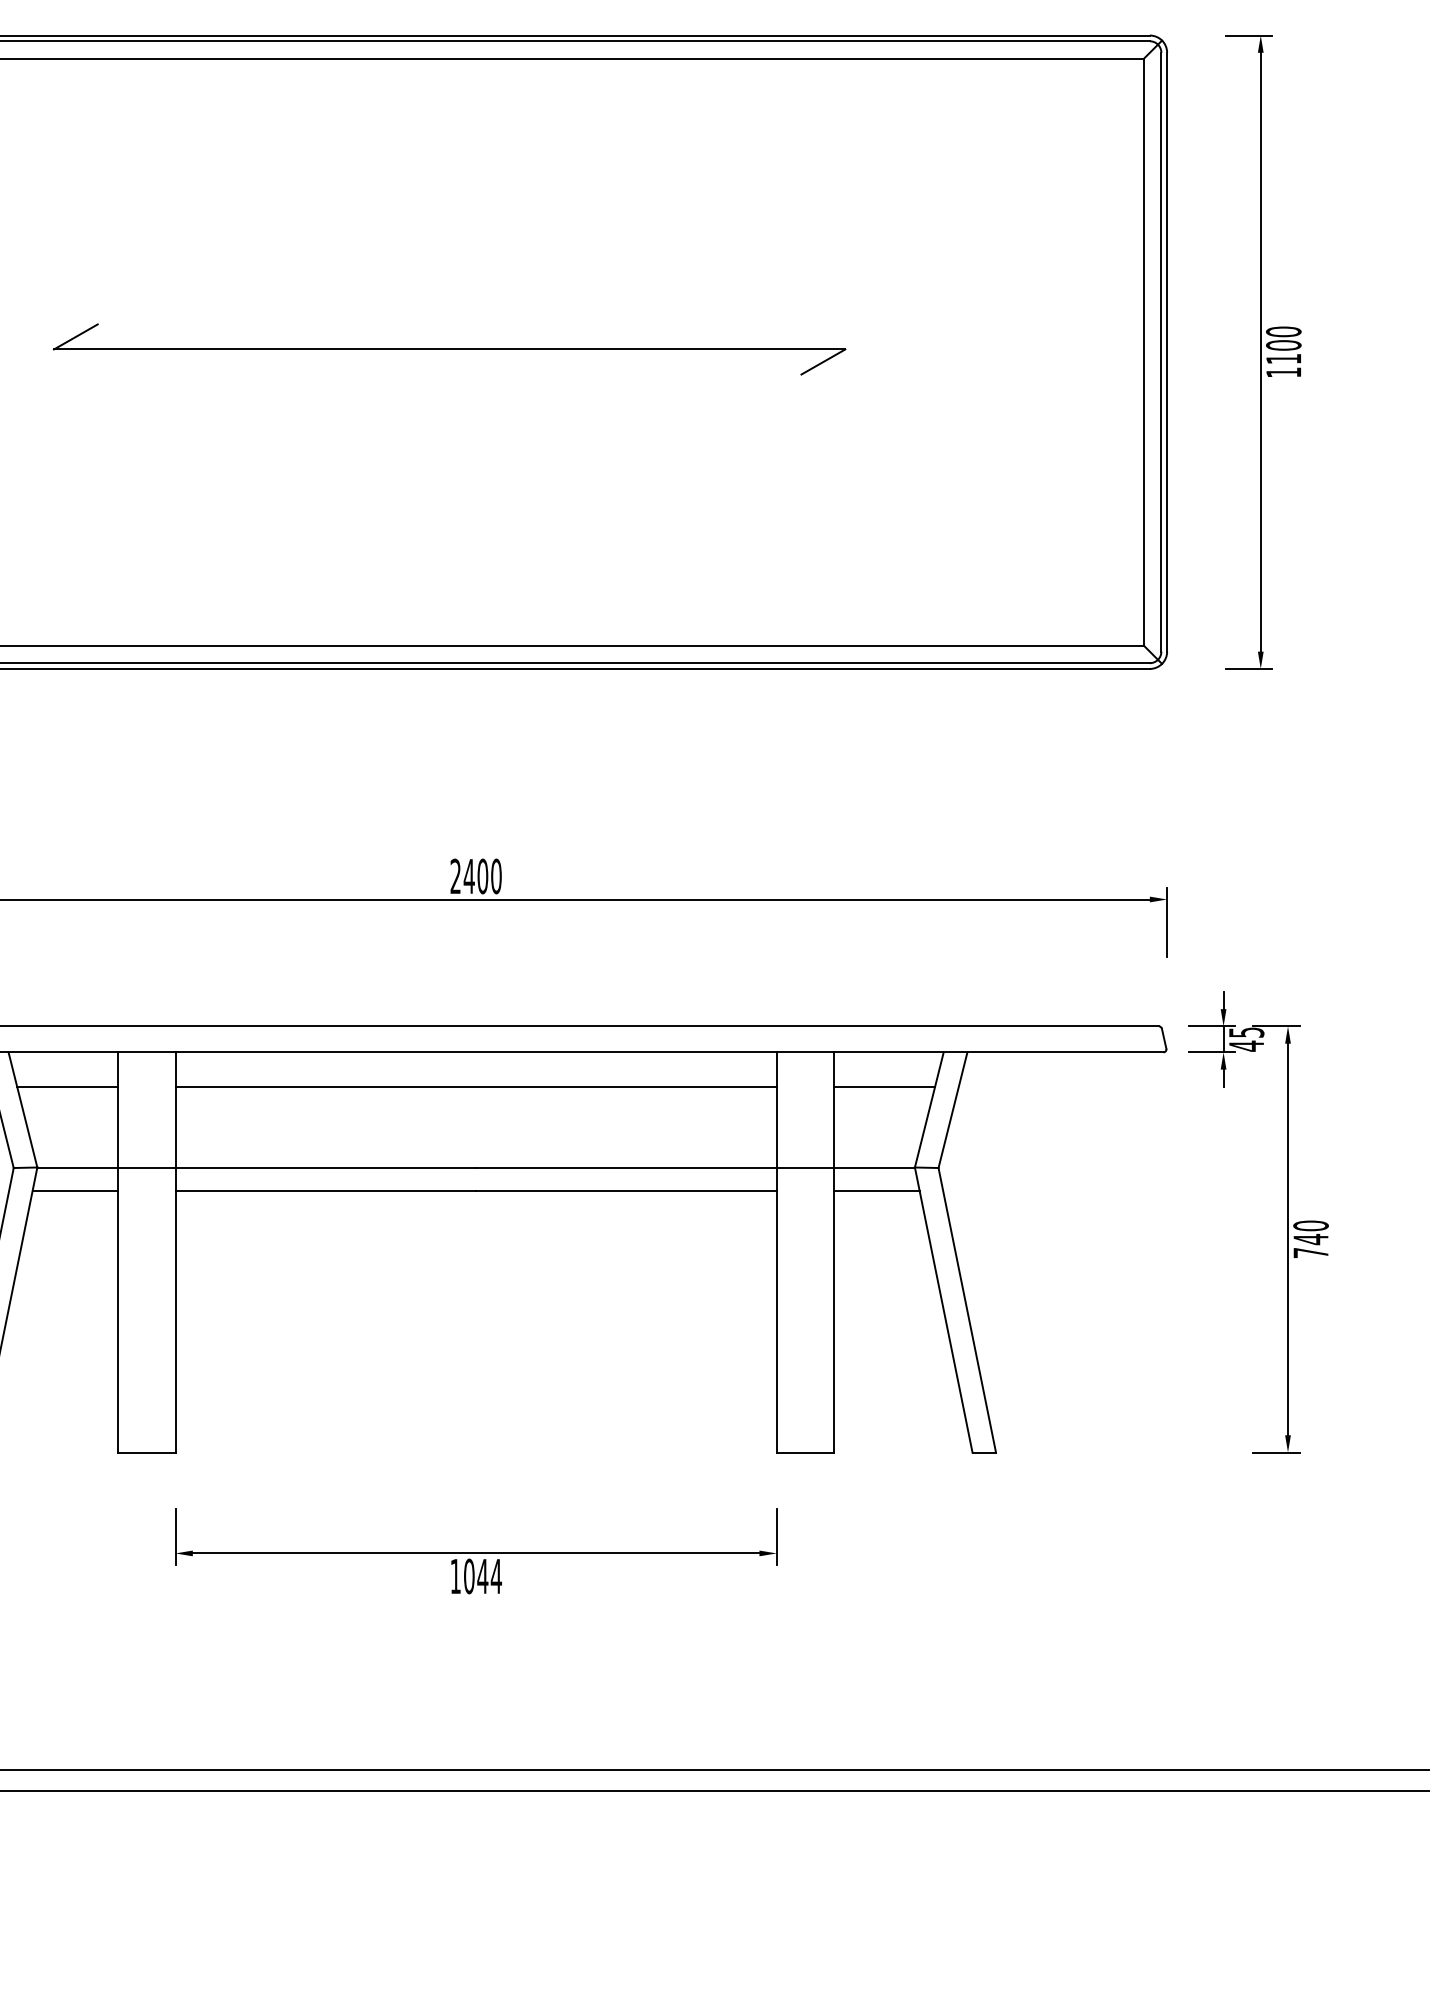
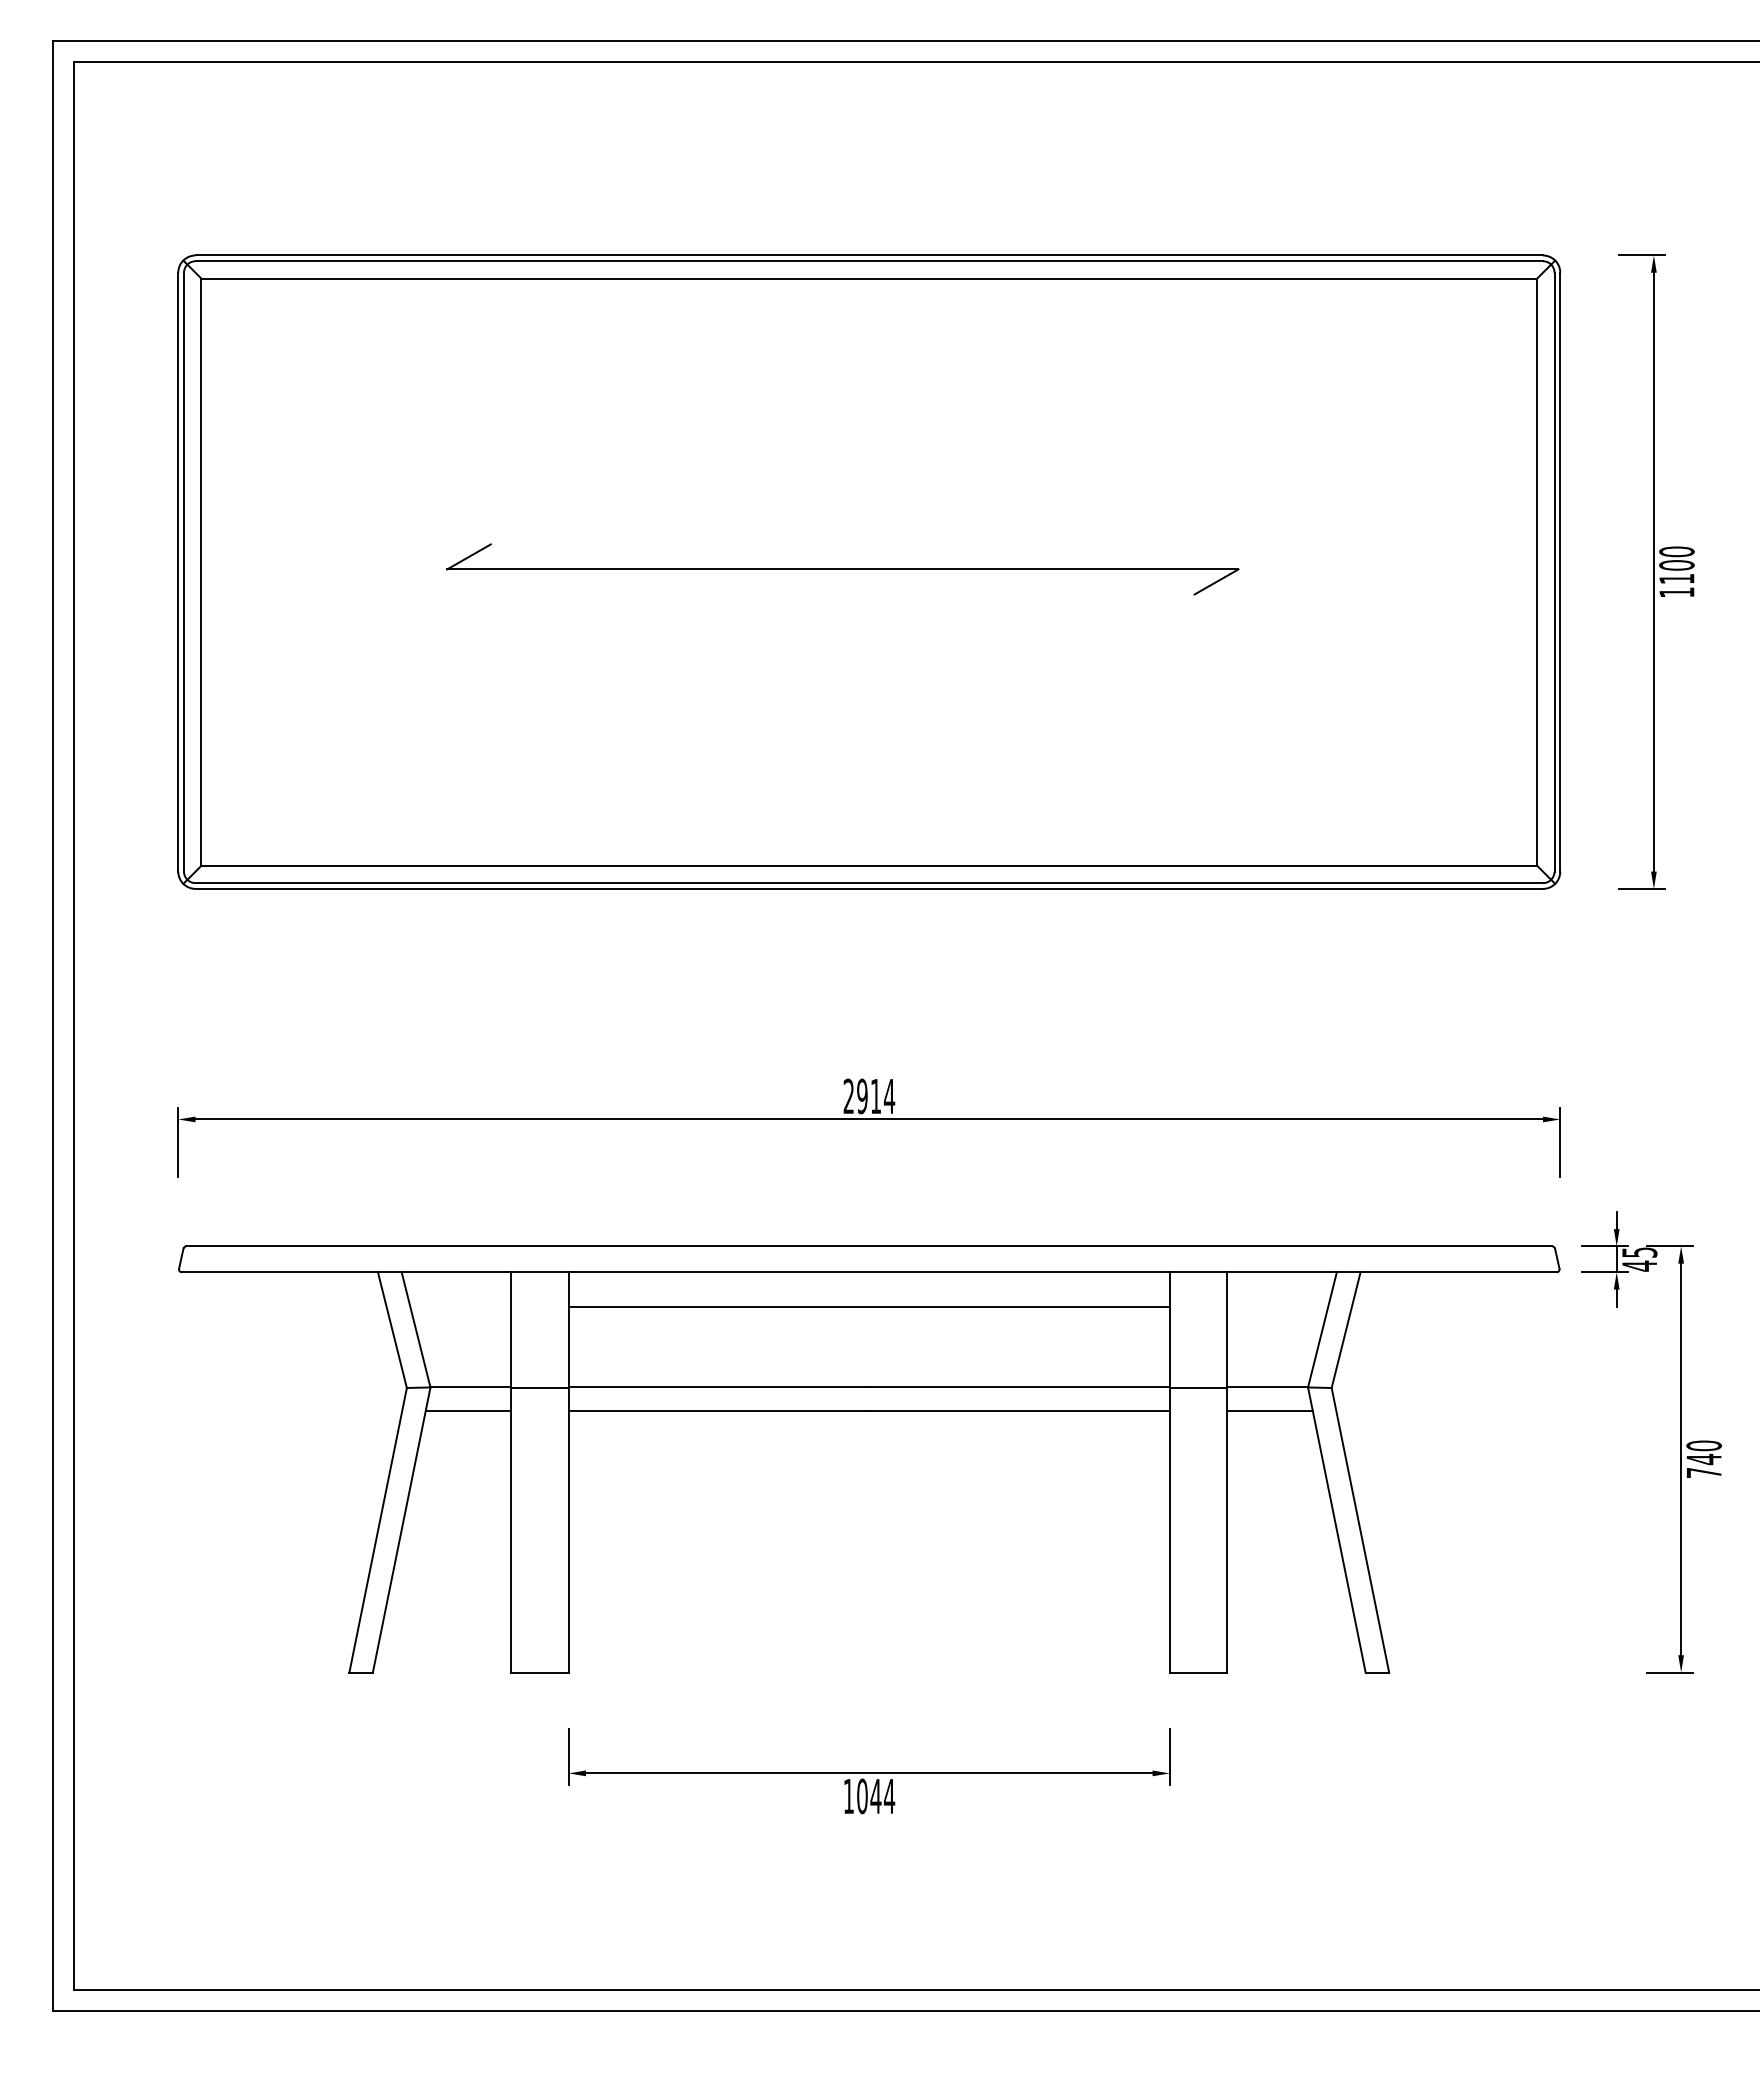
text: (482, 876) -> (875, 1096), 2400 -> 2914
line: (67, 1086) -> (460, 1306), removed
line: (884, 1086) -> (1277, 1306), removed

